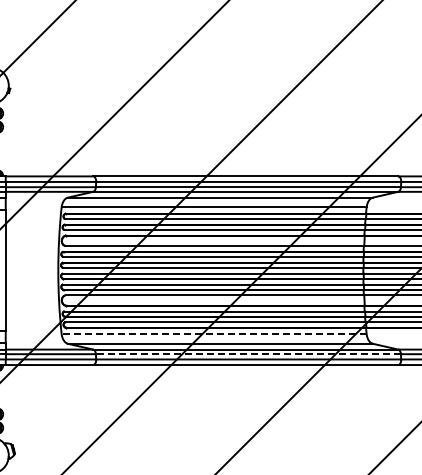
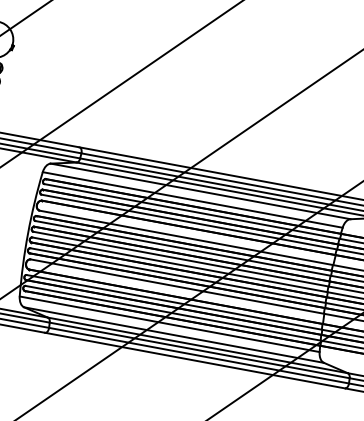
line: (213, 333) -> (169, 323), dashed -> solid
line: (248, 354) -> (199, 350), dashed -> solid

